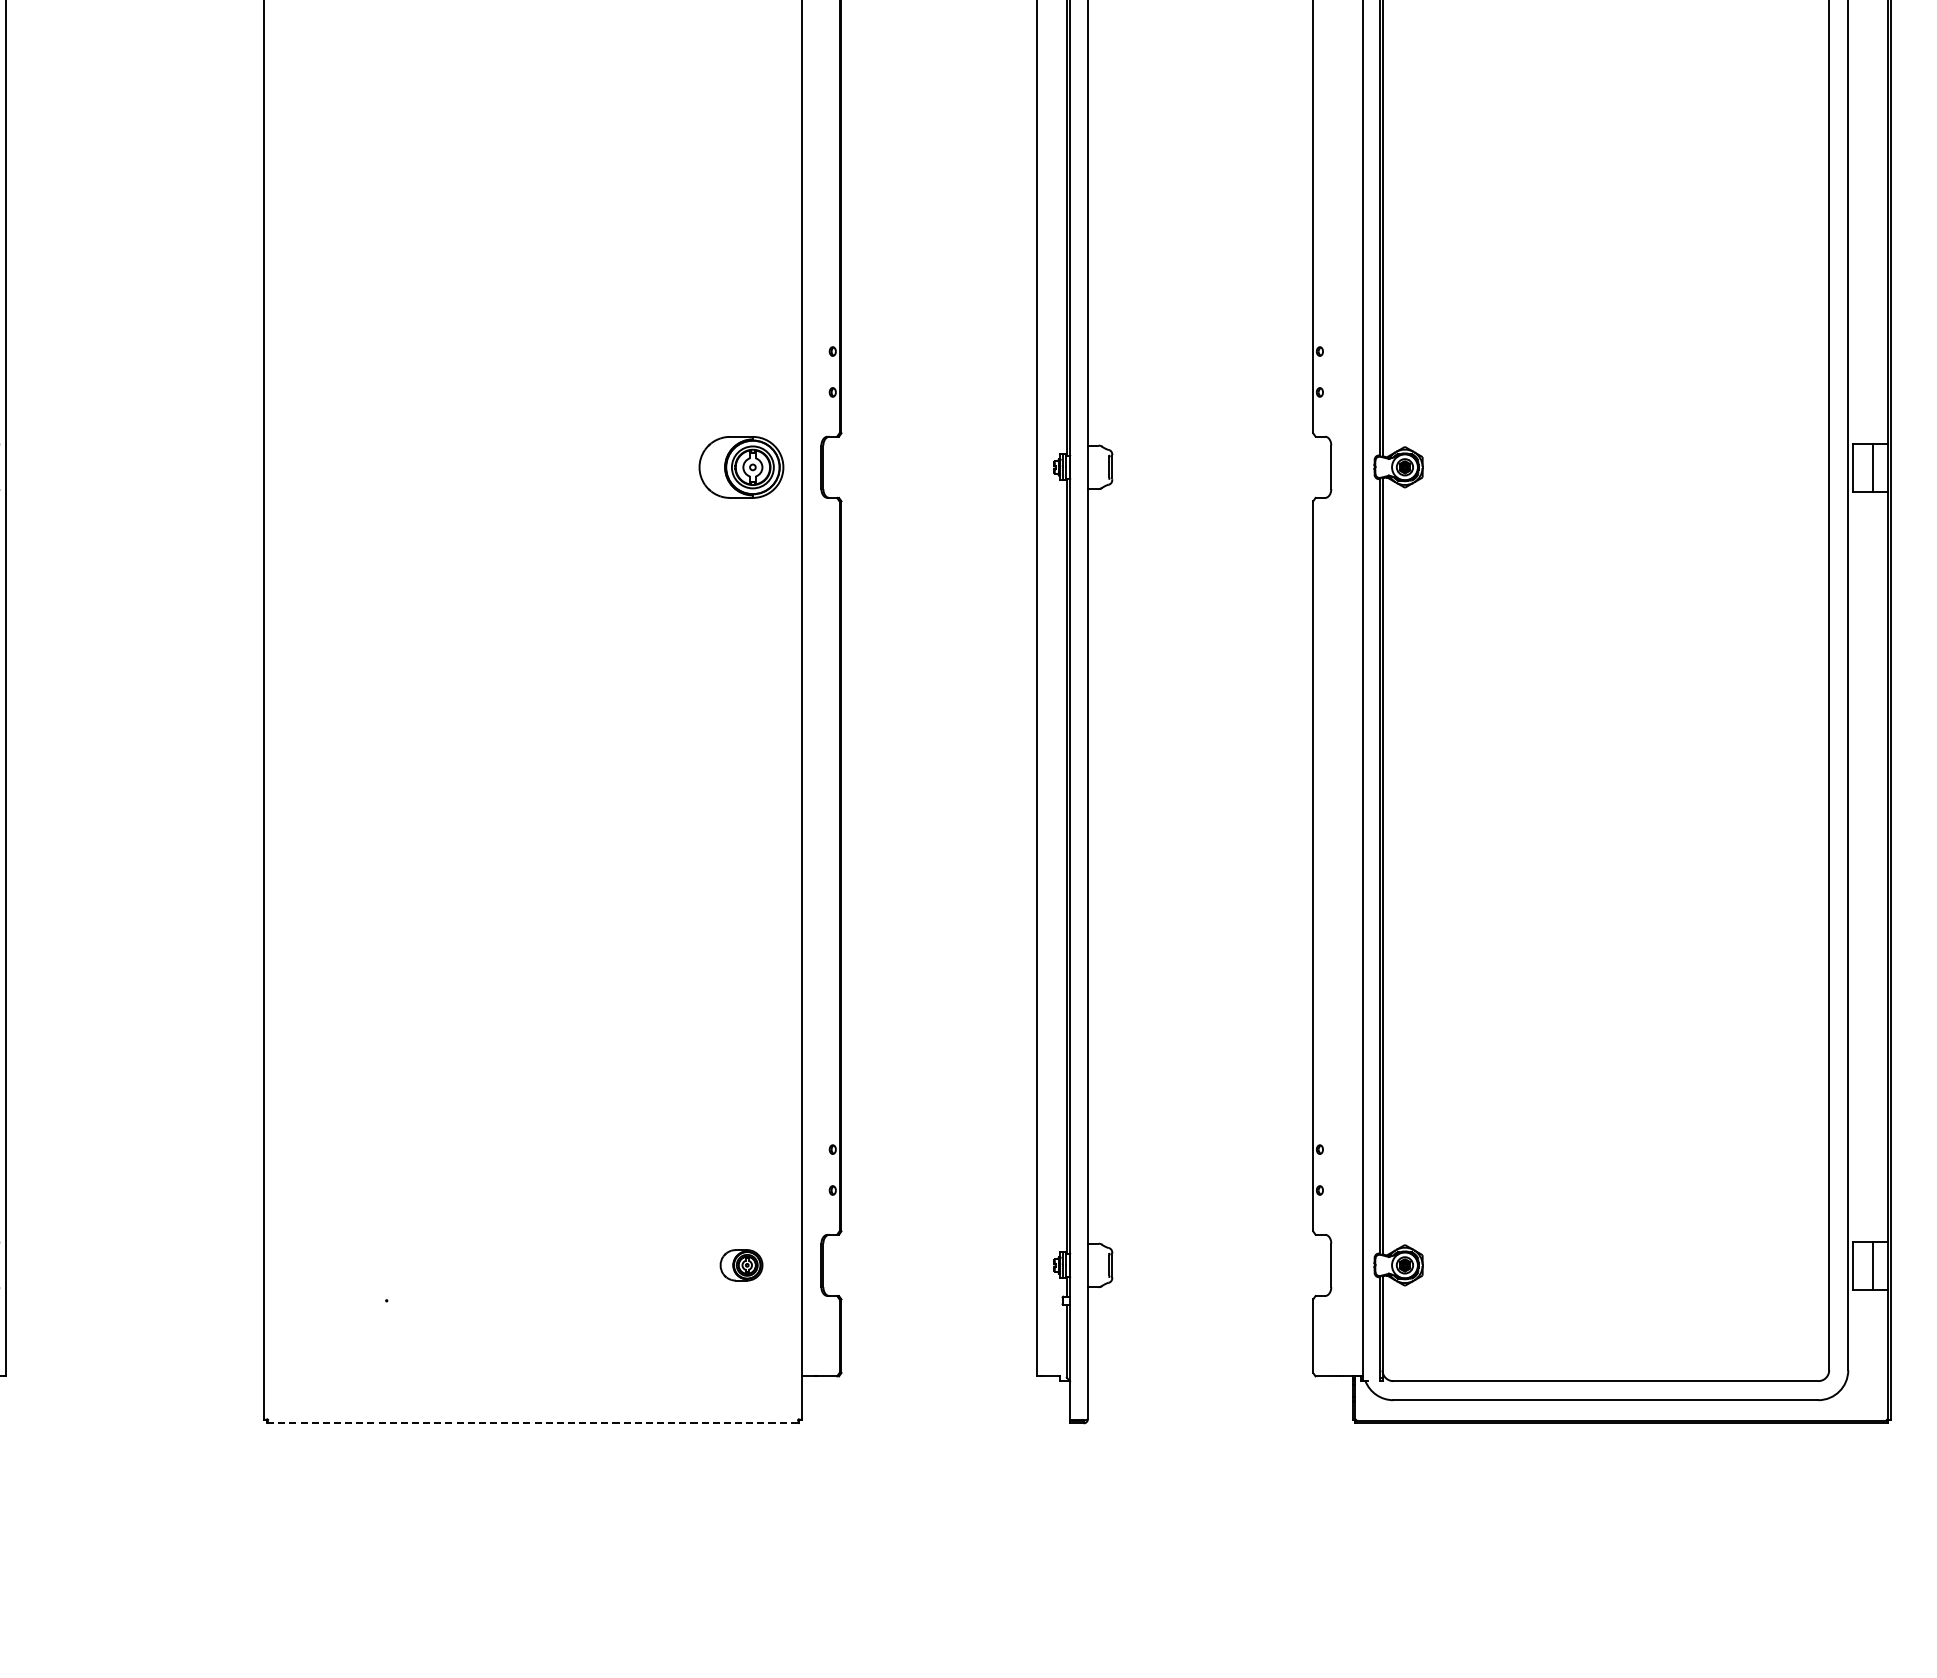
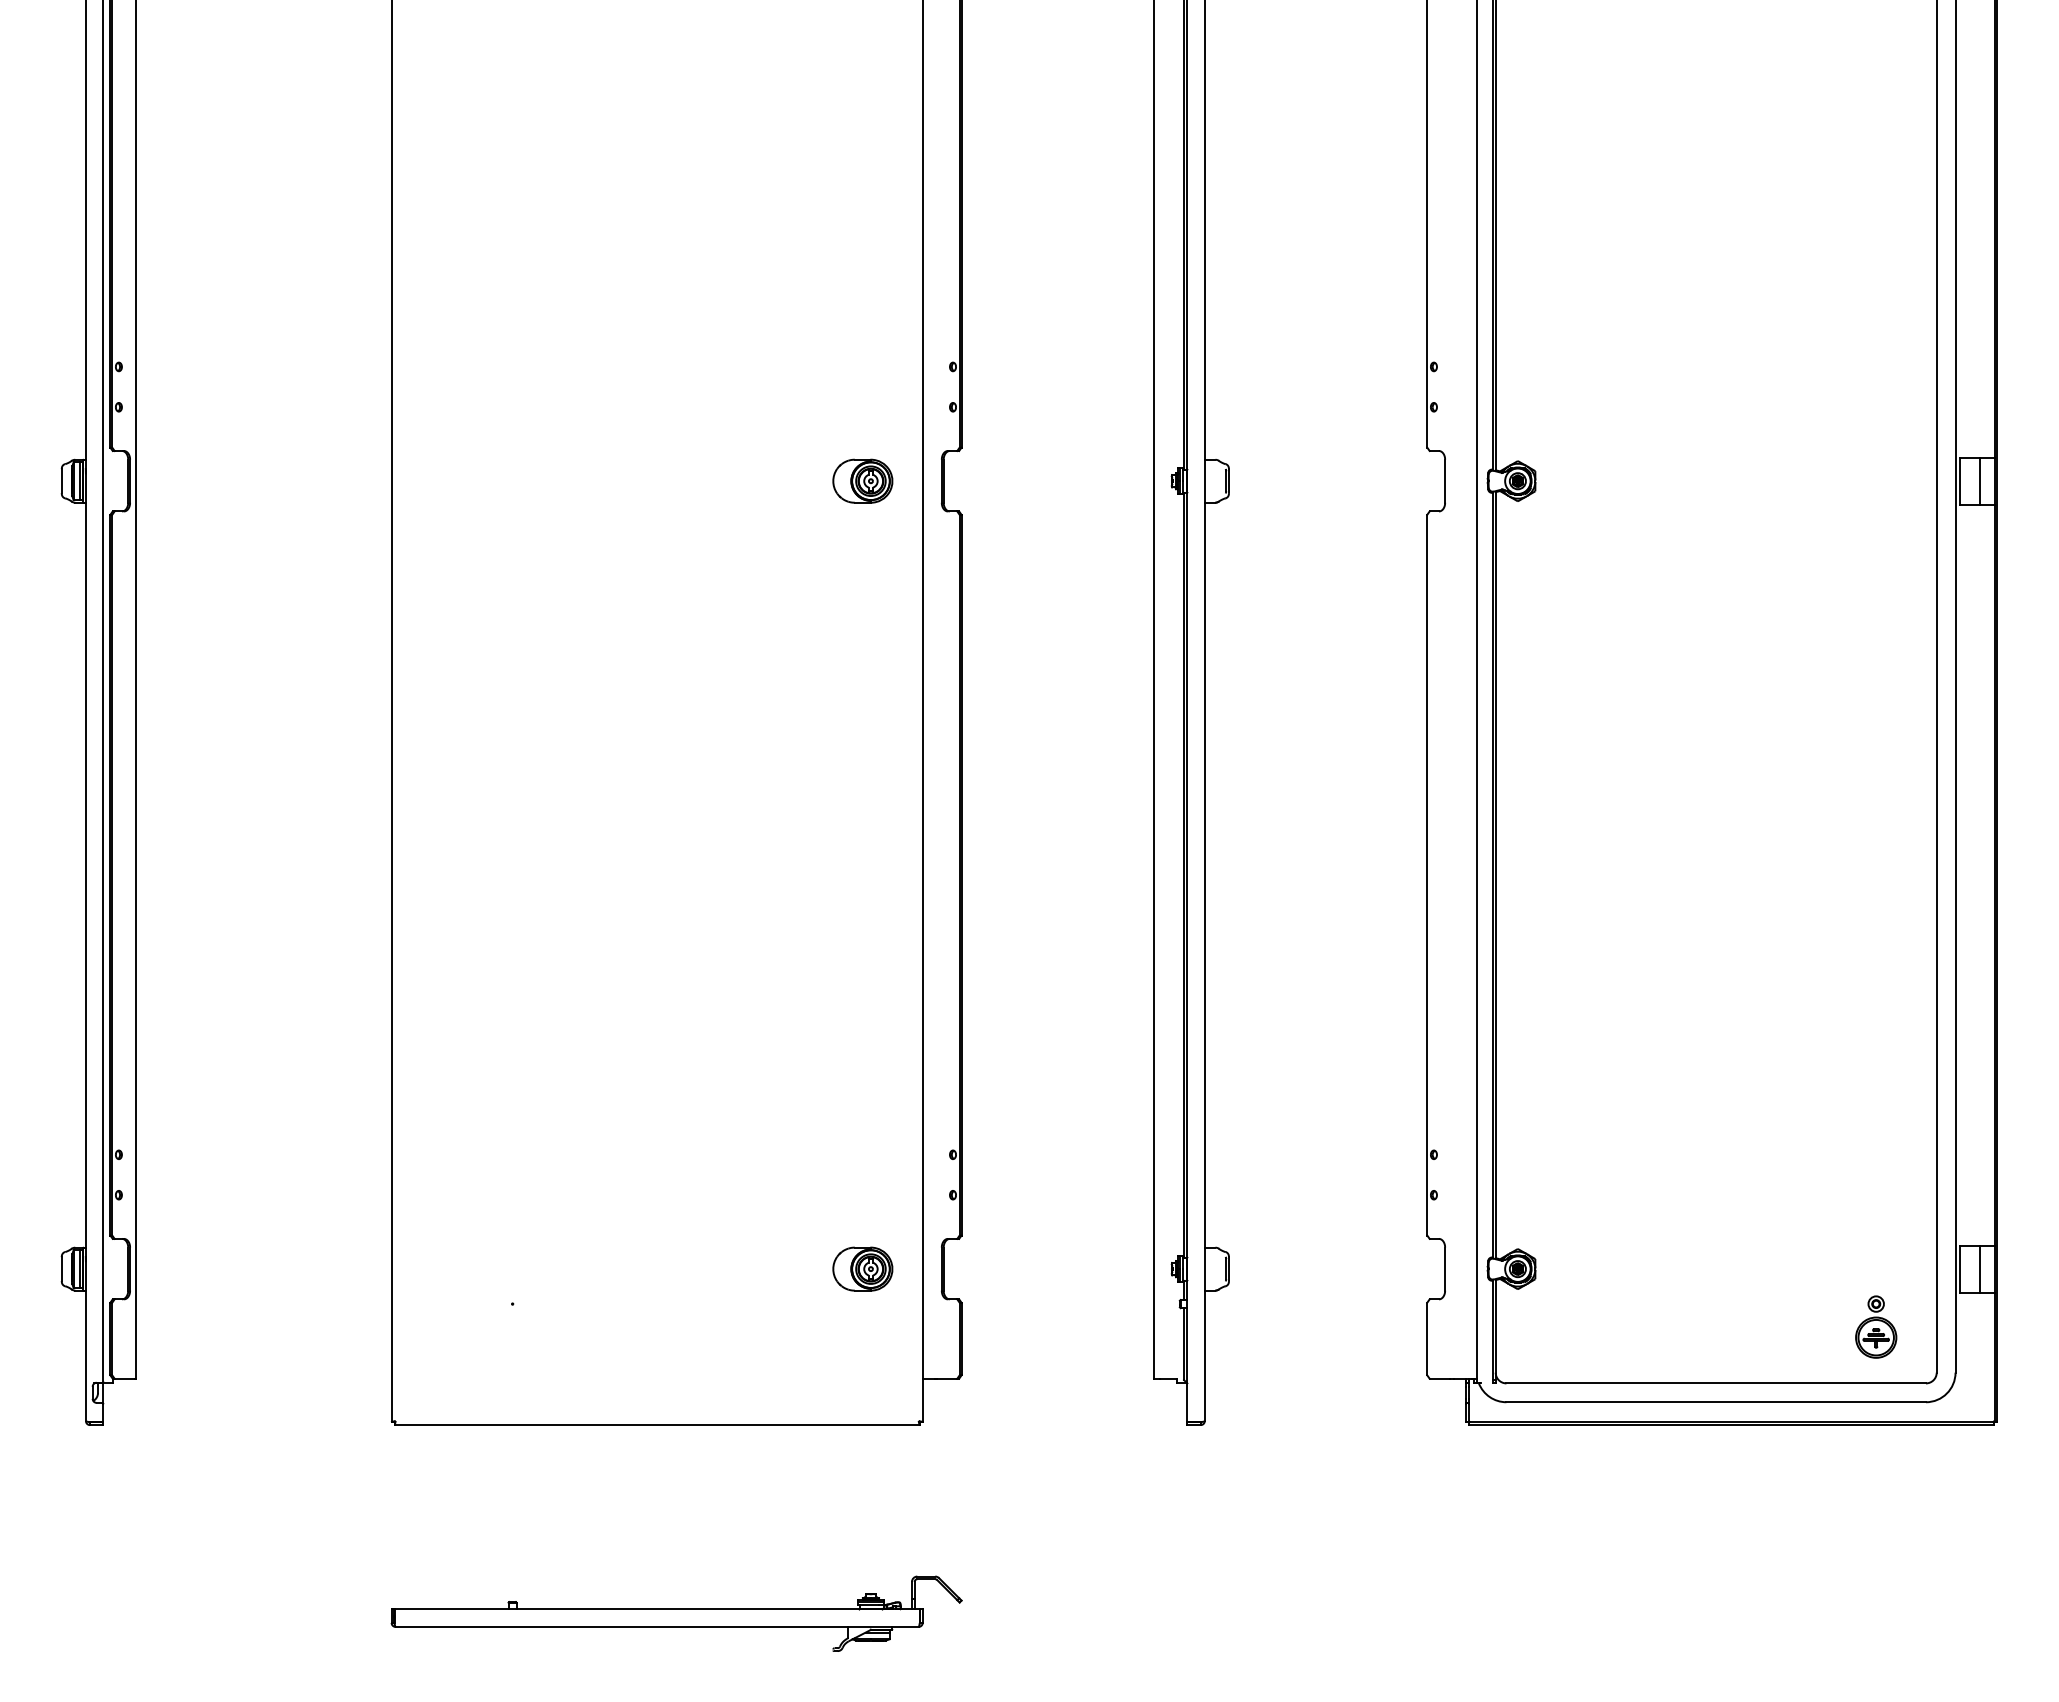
part: (741, 466) -> (862, 480), size x0.71
part: (741, 1264) -> (862, 1268), size x1.43
part: (1768, 1323) -> (1876, 1326), added
line: (533, 1423) -> (657, 1425), dashed -> solid
part: (552, 1614) -> (676, 1613), added

